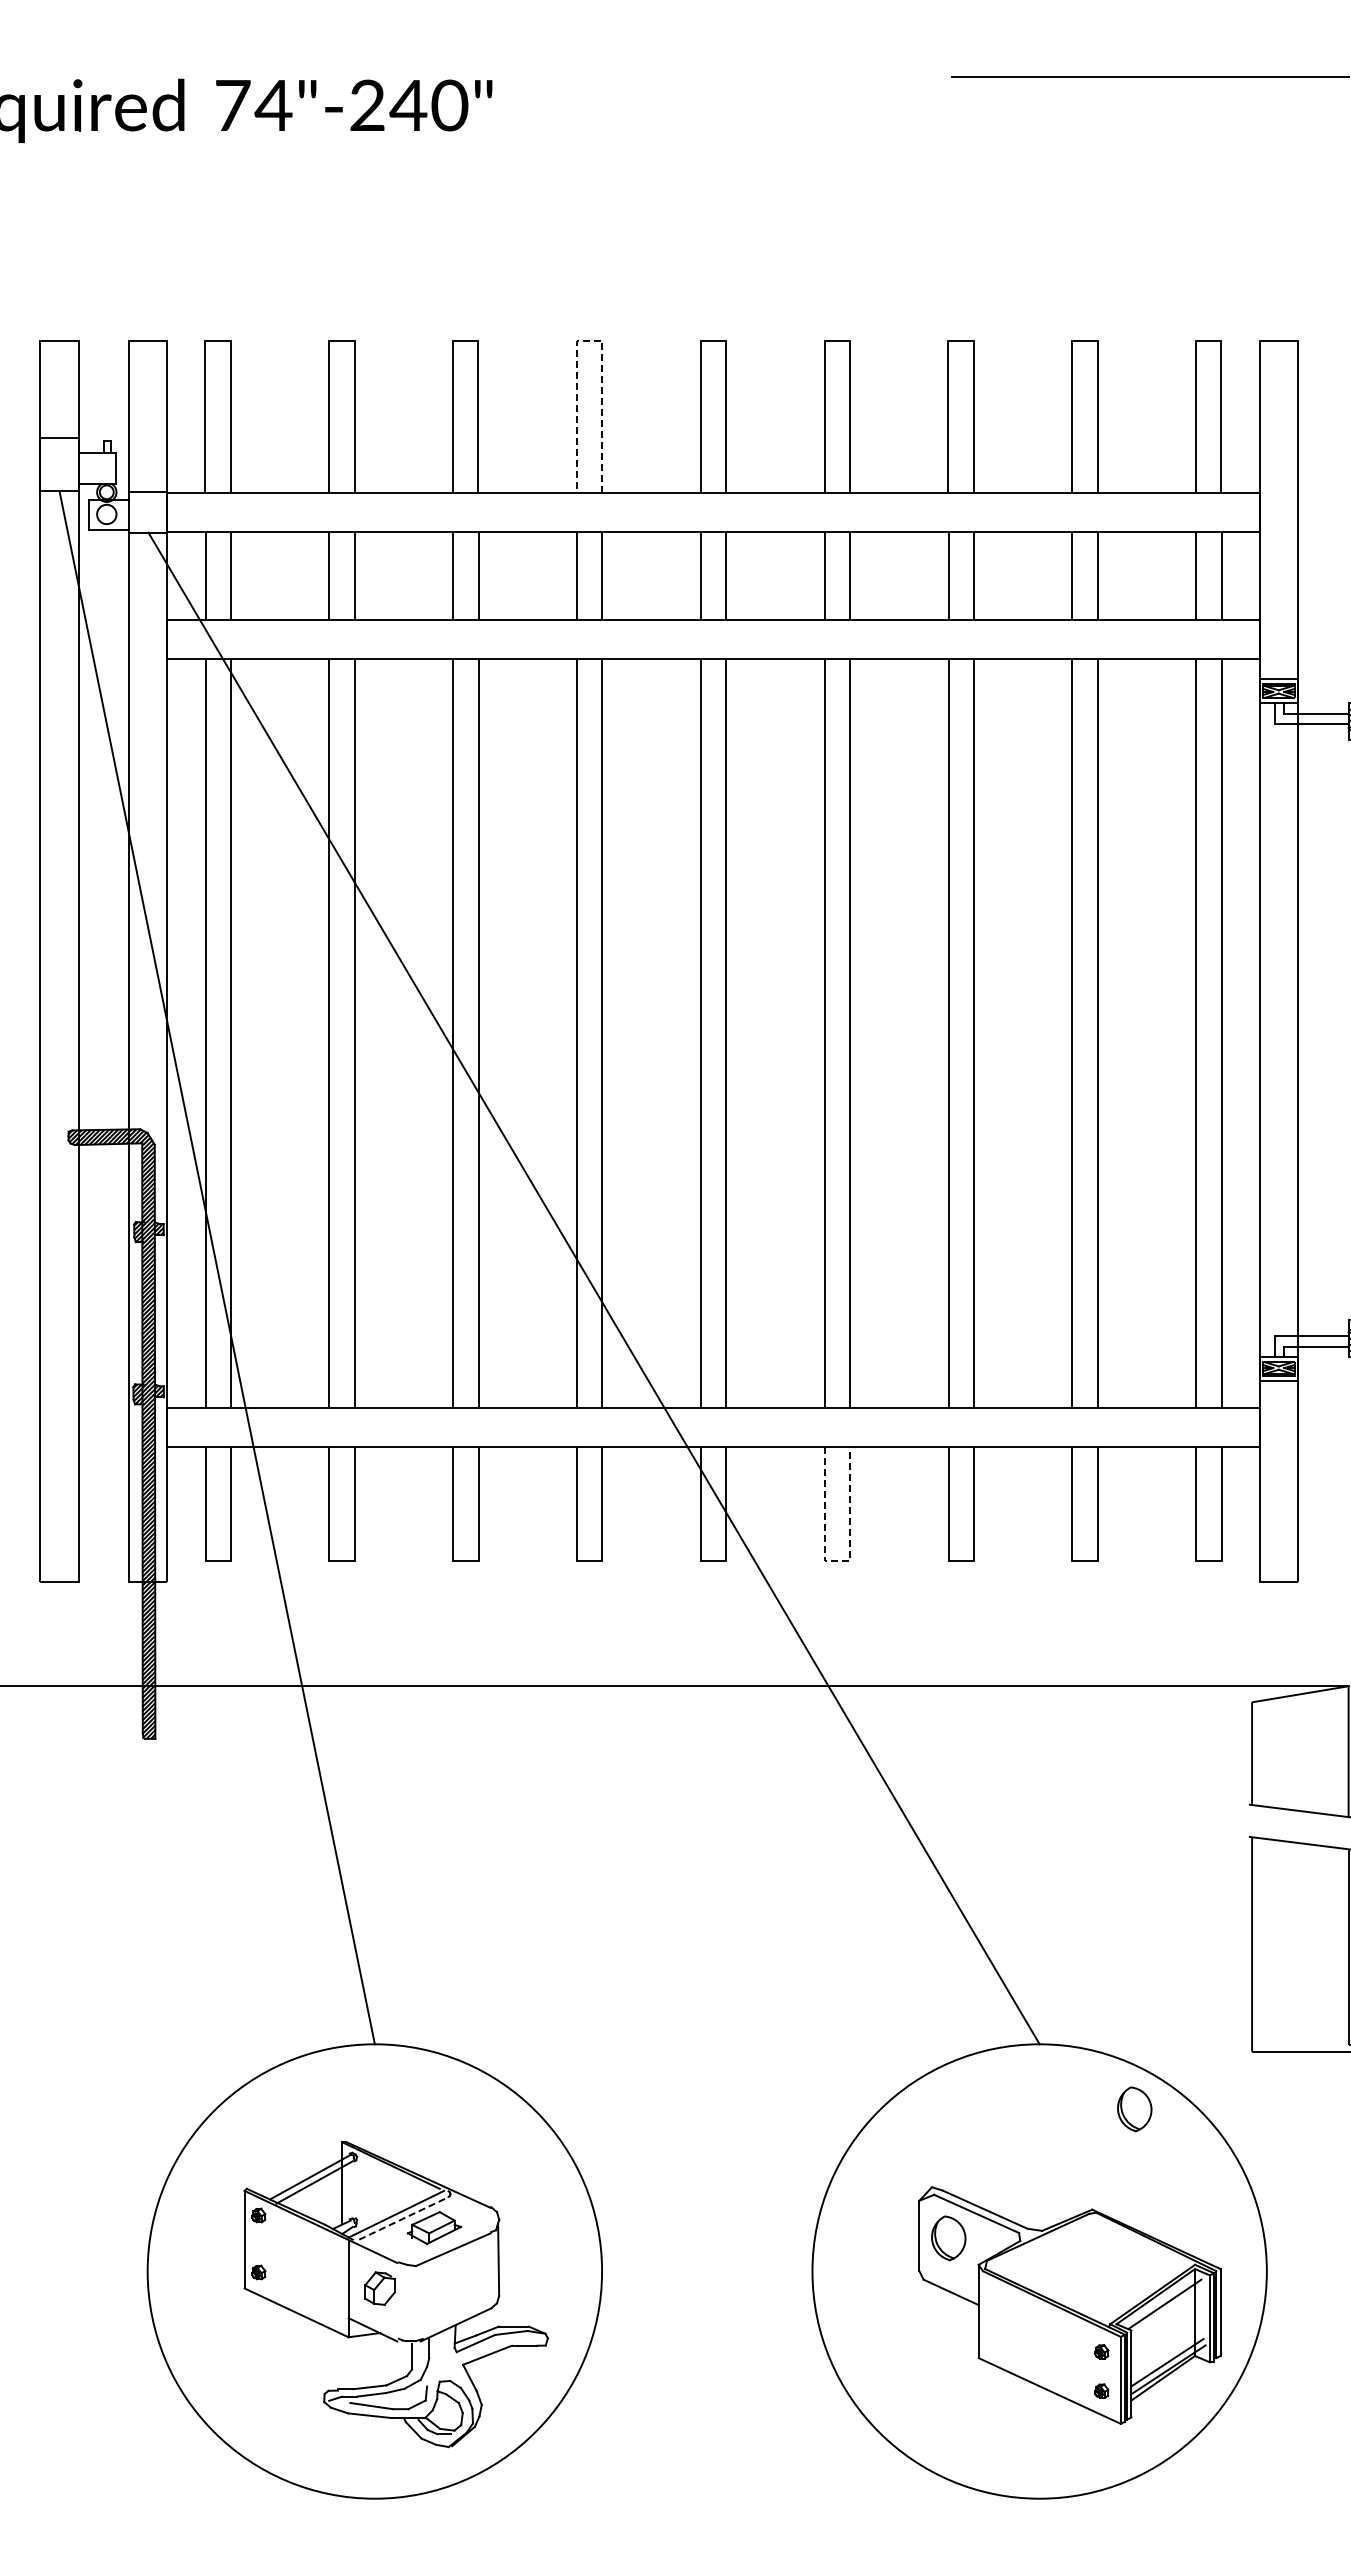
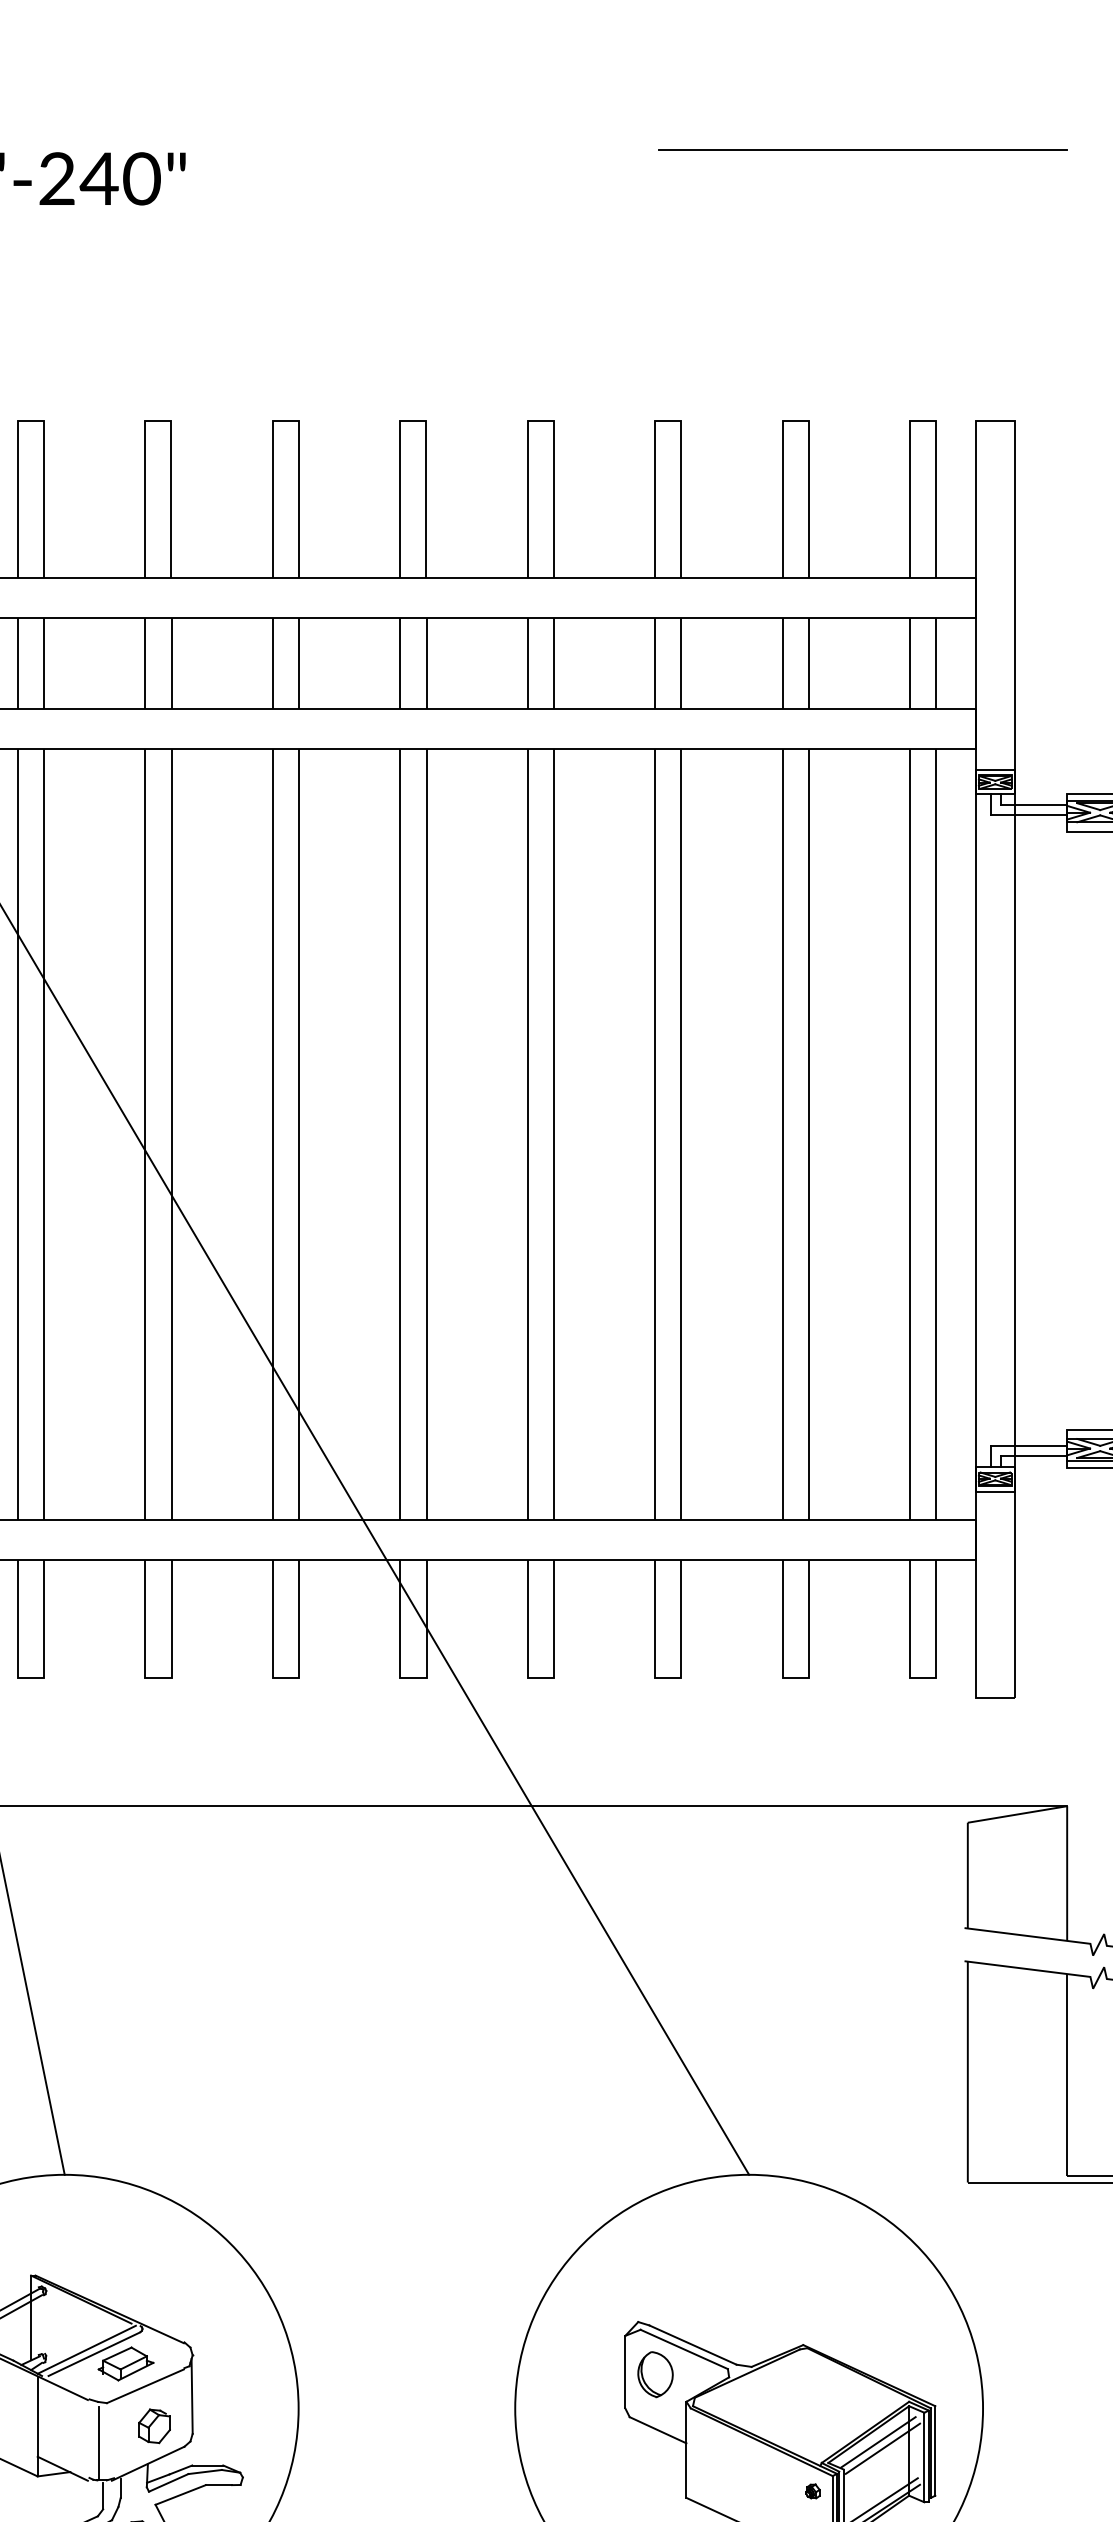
line: (589, 341) -> (285, 421), dashed -> solid
line: (837, 1561) -> (540, 1677), dashed -> solid
part: (1134, 2109) -> (846, 2241), removed
line: (404, 2218) -> (95, 2354), dashed -> solid
part: (380, 2288) -> (154, 2426), moved
line: (407, 2304) -> (98, 2442), added
line: (1169, 2310) -> (882, 2448), added

